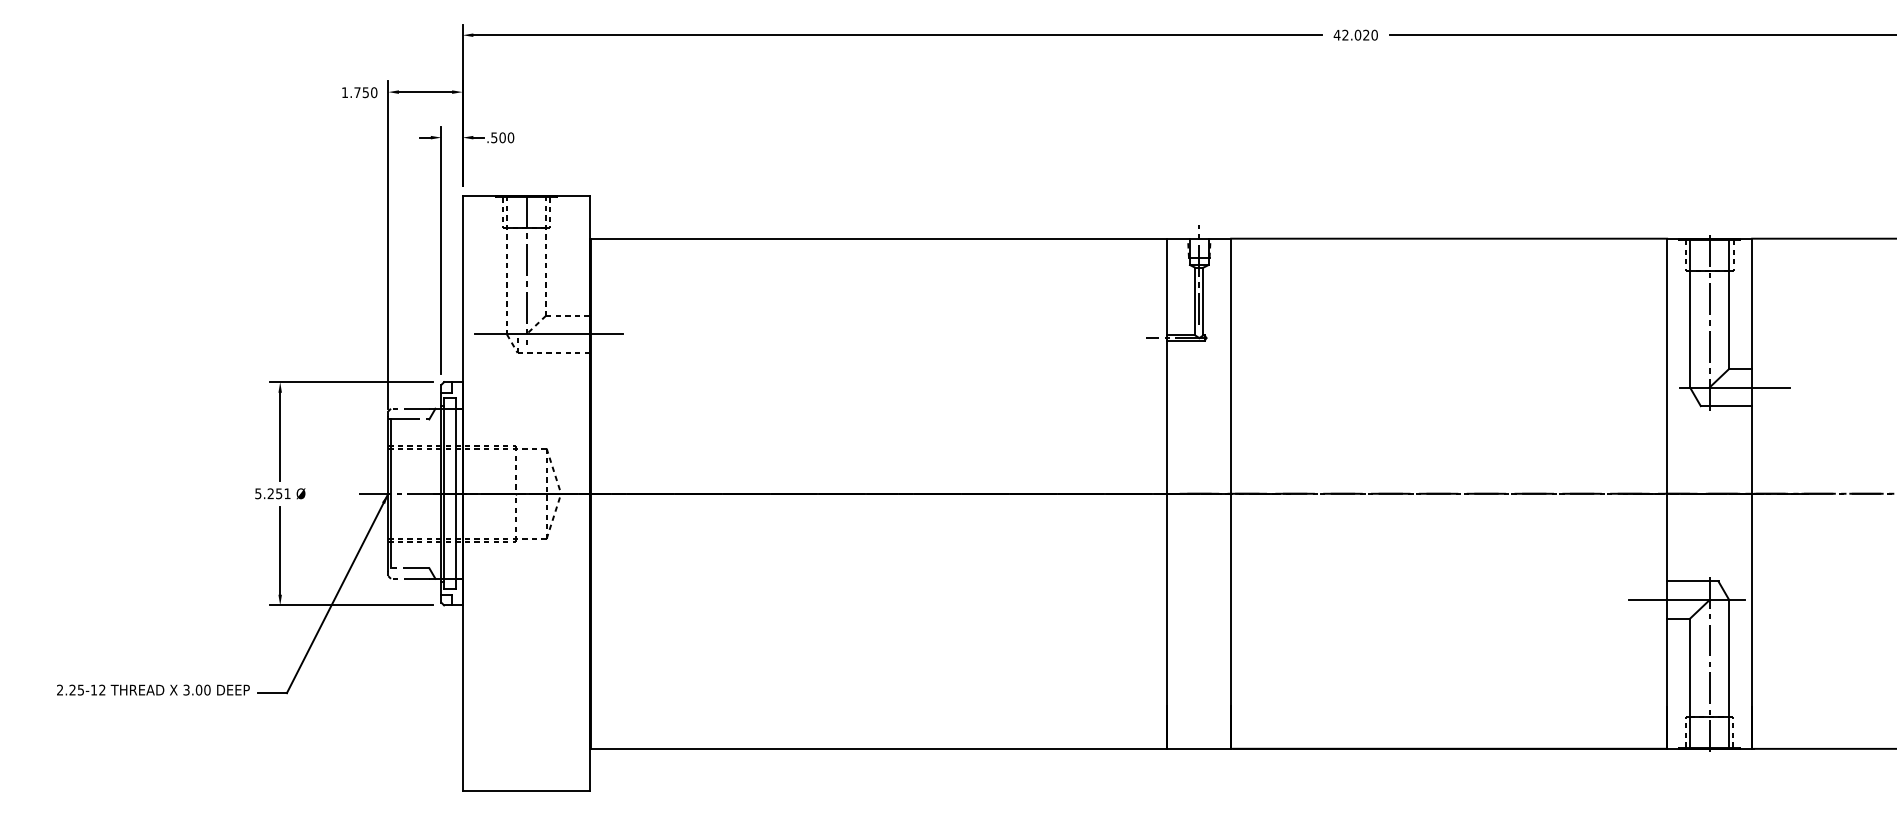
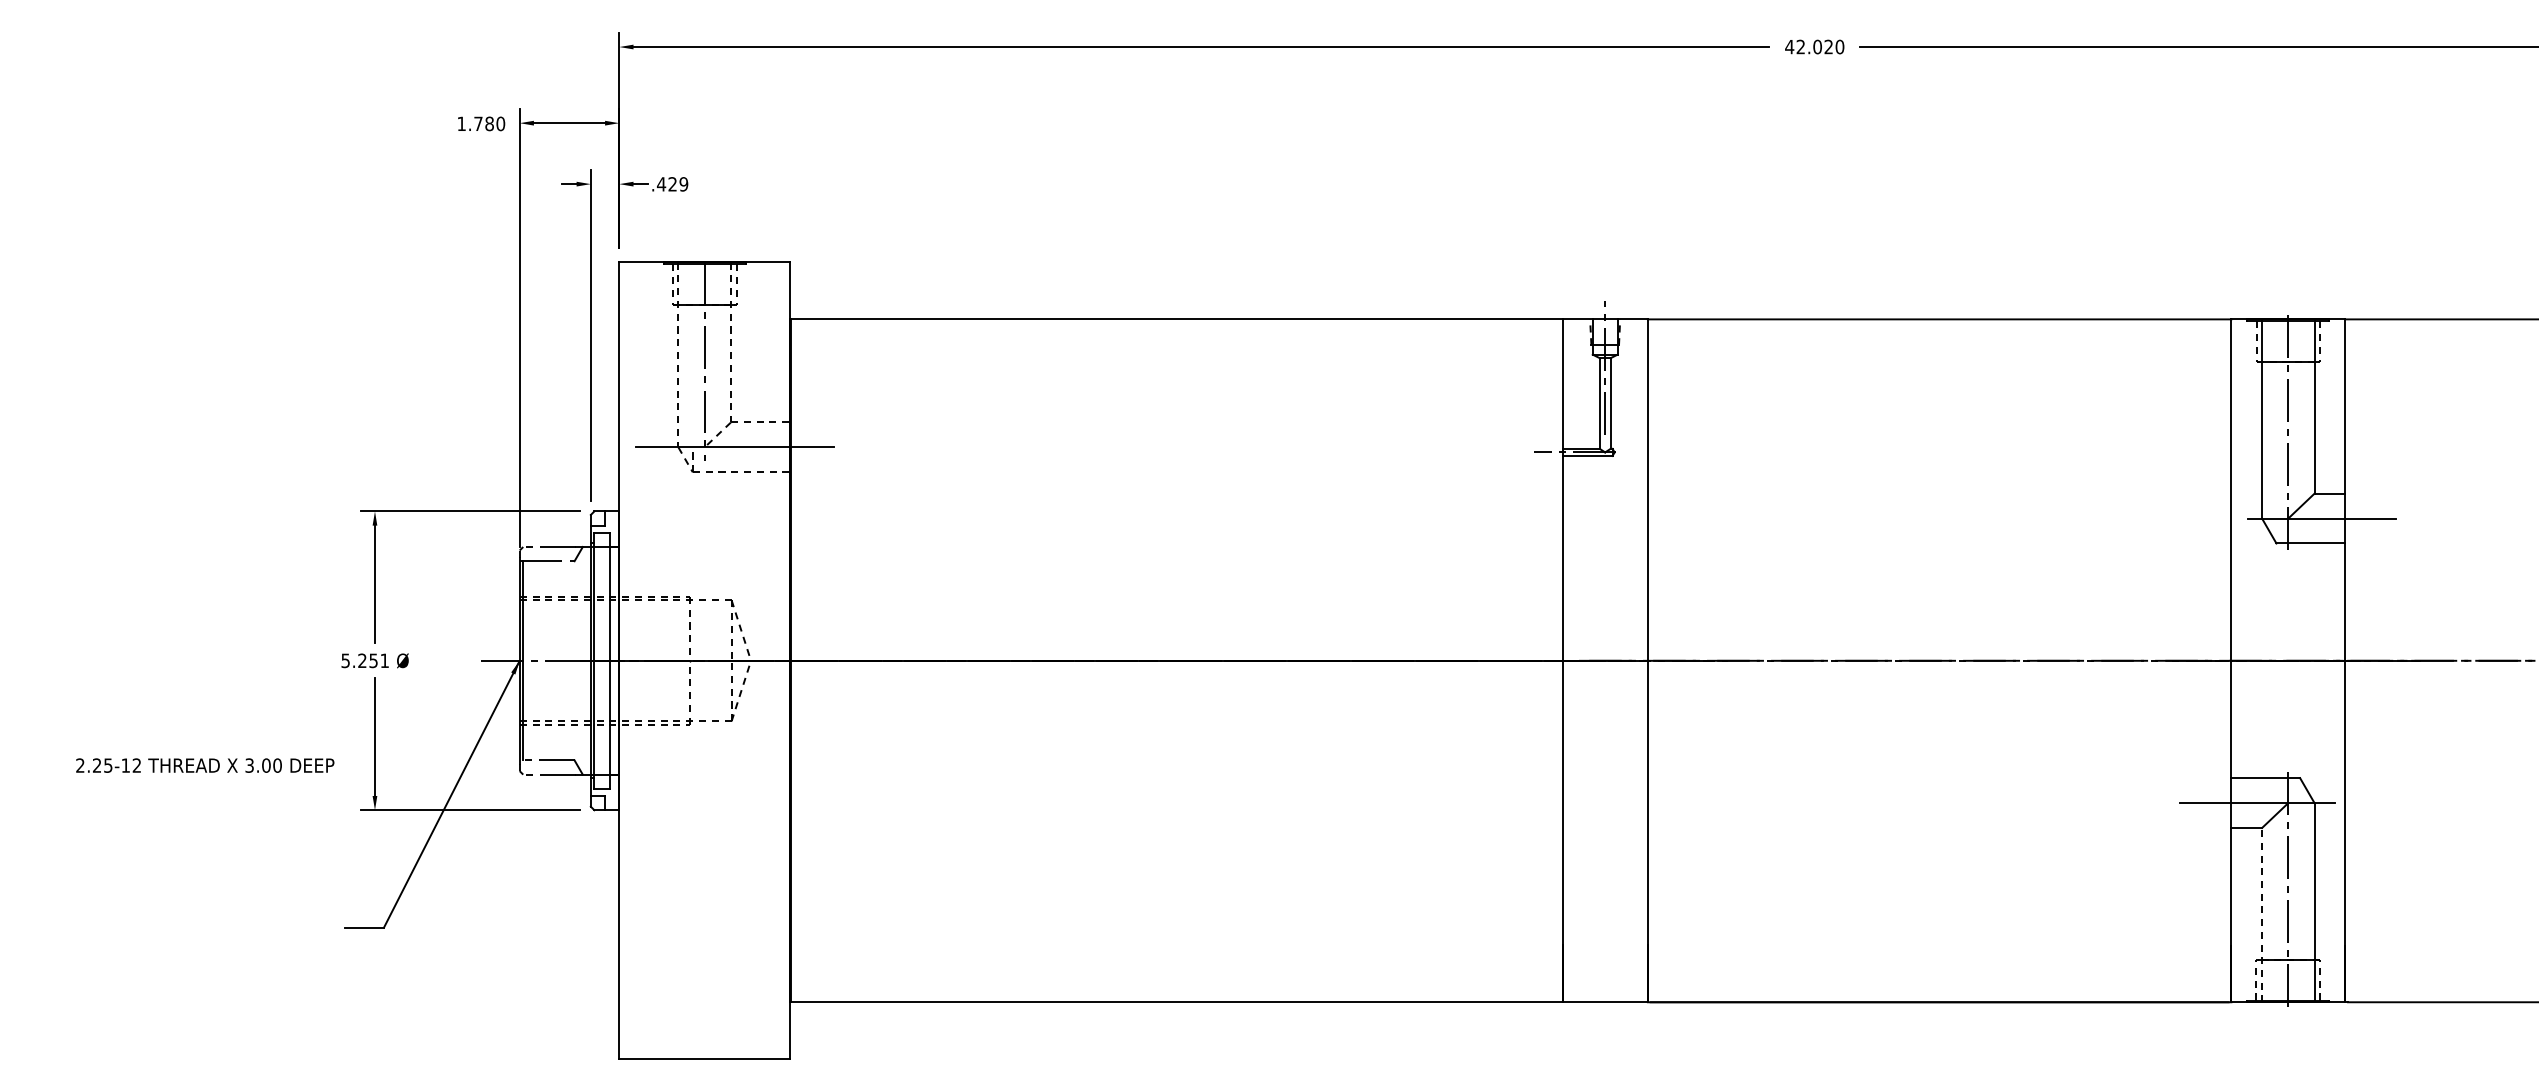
text: (365, 92) -> (489, 123), 1.750 -> 1.780
text: (502, 137) -> (672, 184), .500 -> .429
line: (1690, 683) -> (2262, 914), solid -> dashed
text: (153, 690) -> (205, 765), moved

